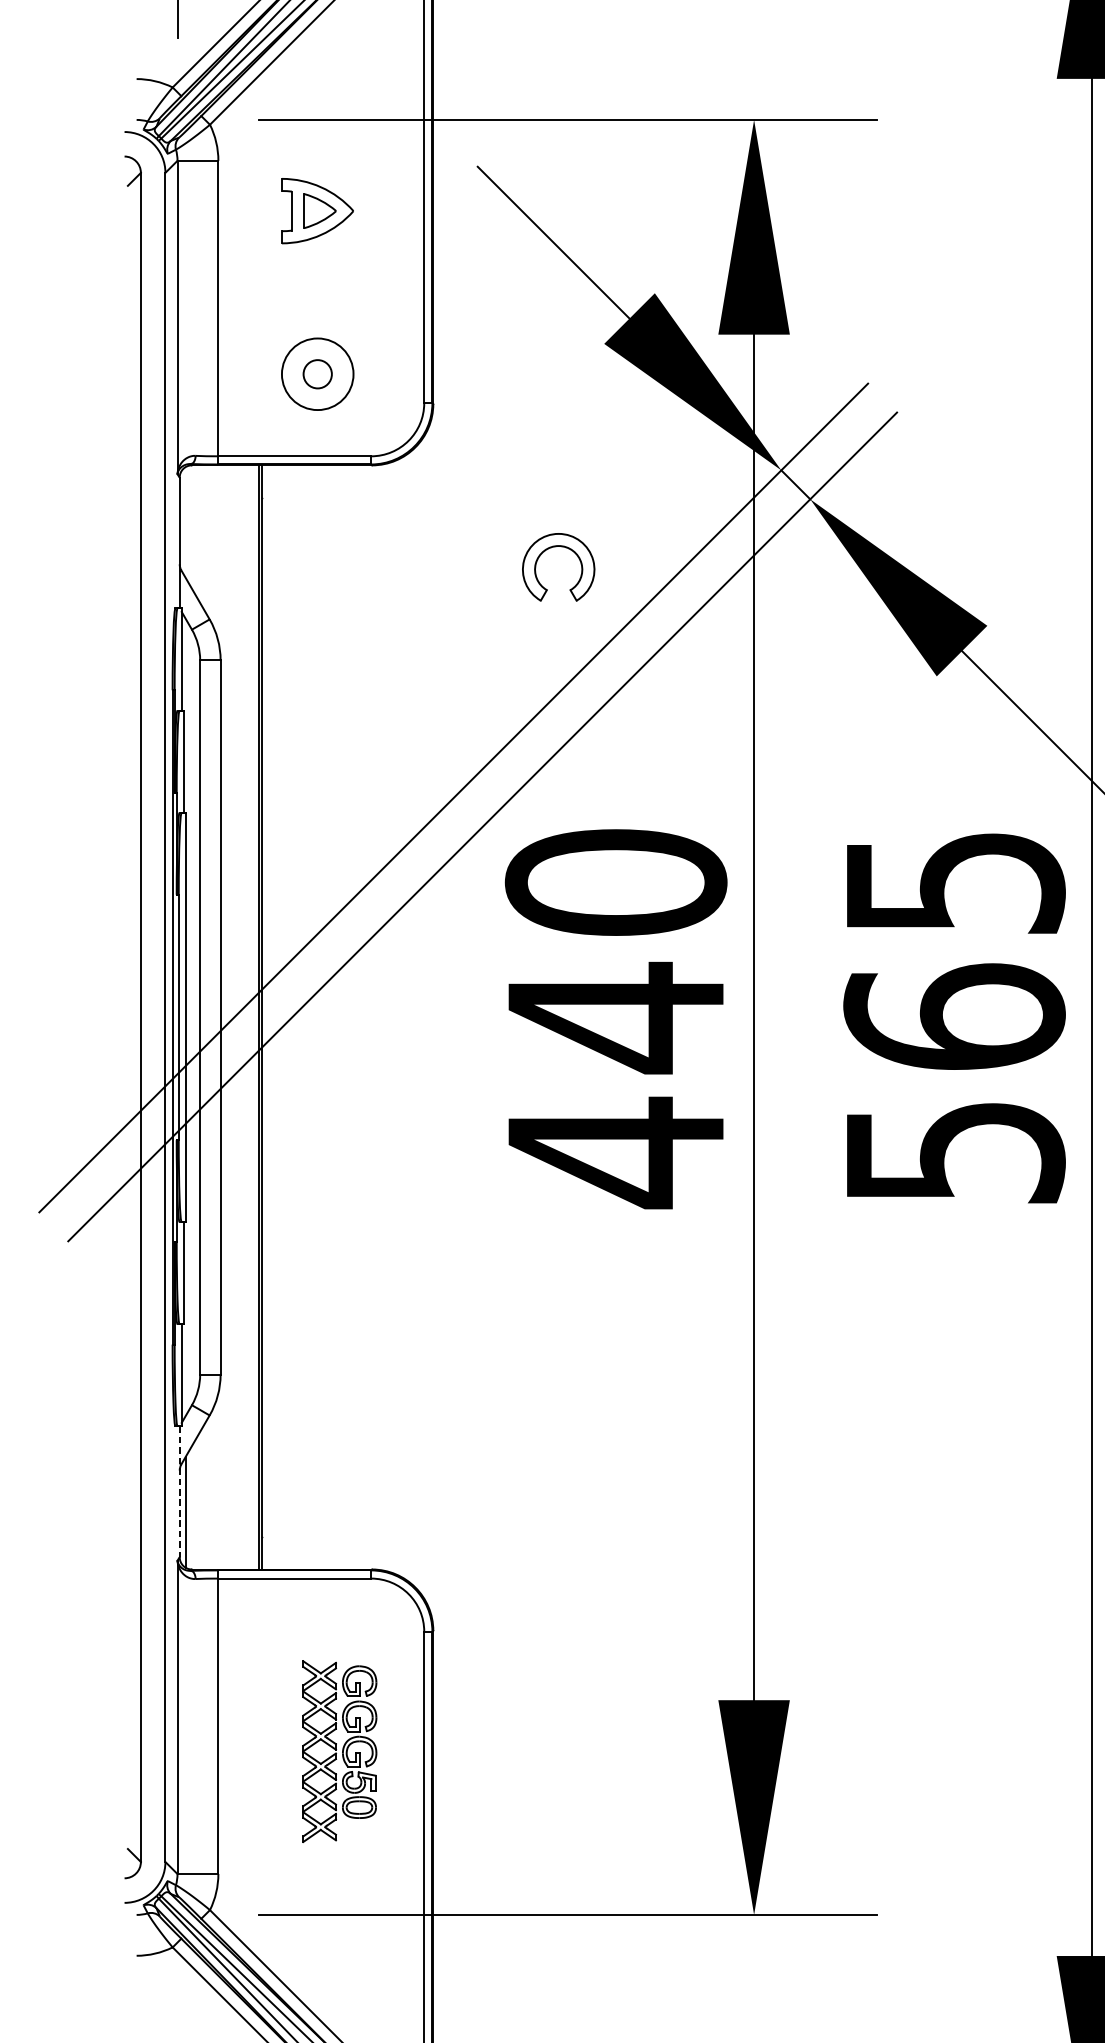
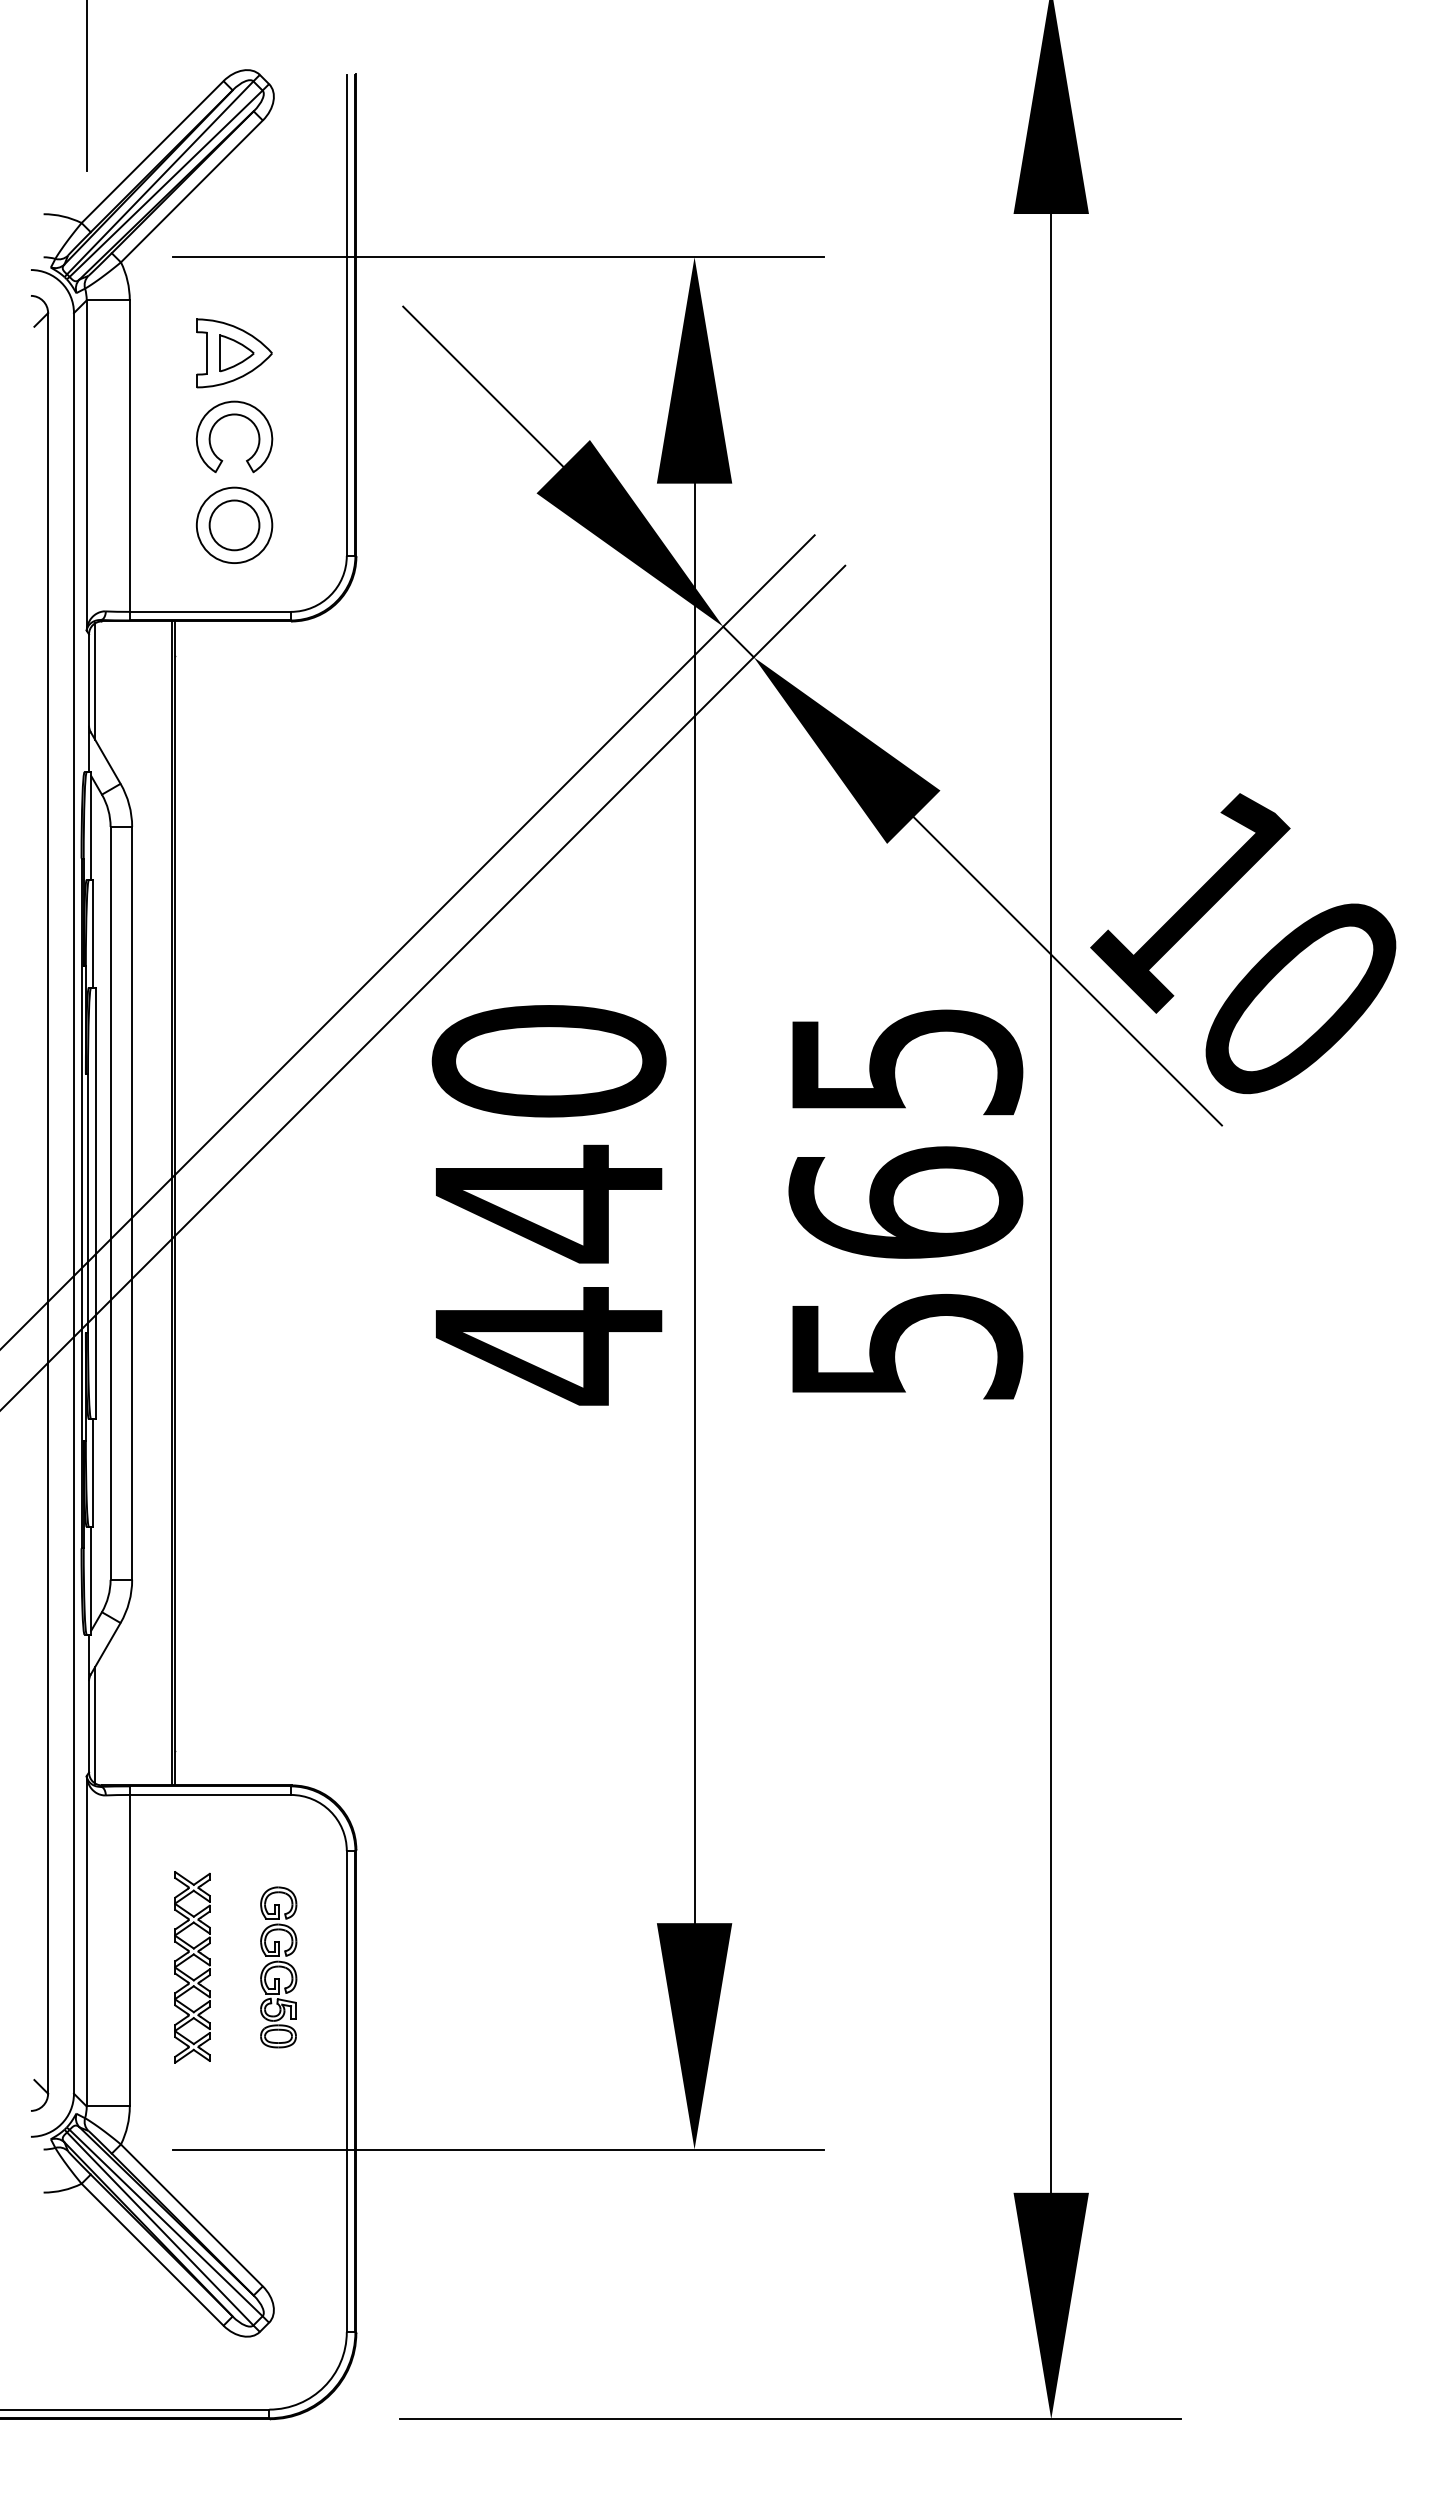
circle: (317, 374) -> (234, 525), size x1.67
line: (185, 522) -> (95, 681), added
part: (552, 547) -> (228, 416), moved
line: (180, 1491) -> (89, 1703), dashed -> solid
part: (314, 1758) -> (187, 1974), moved

